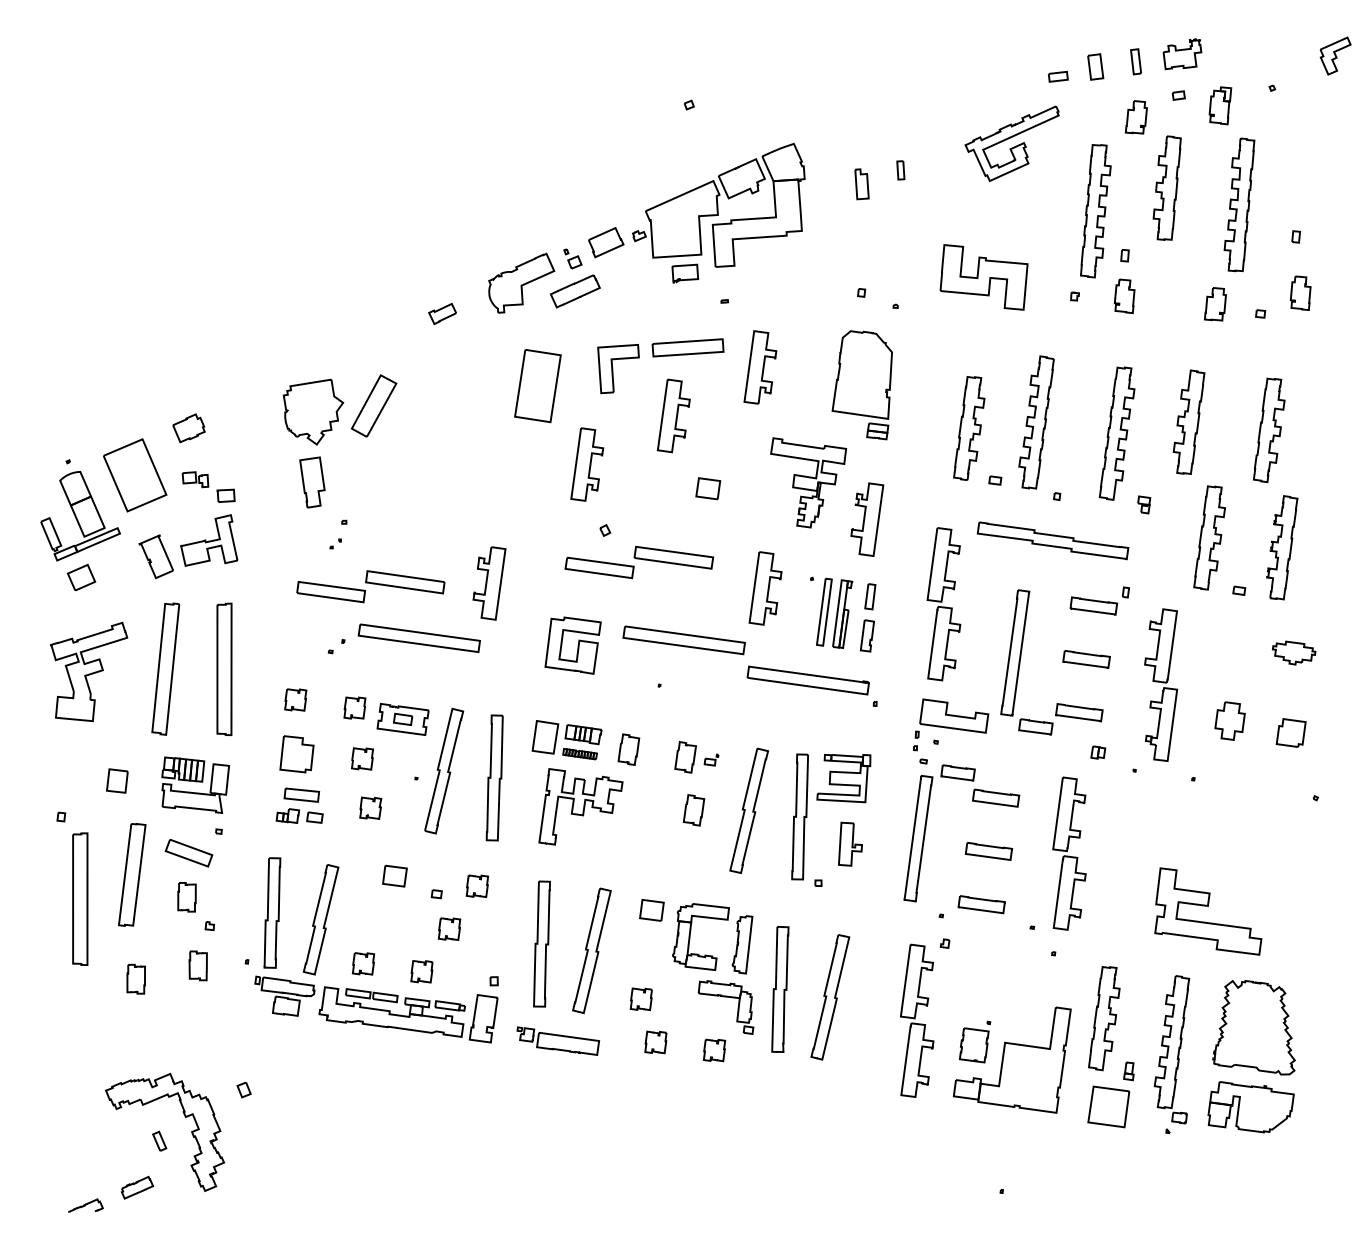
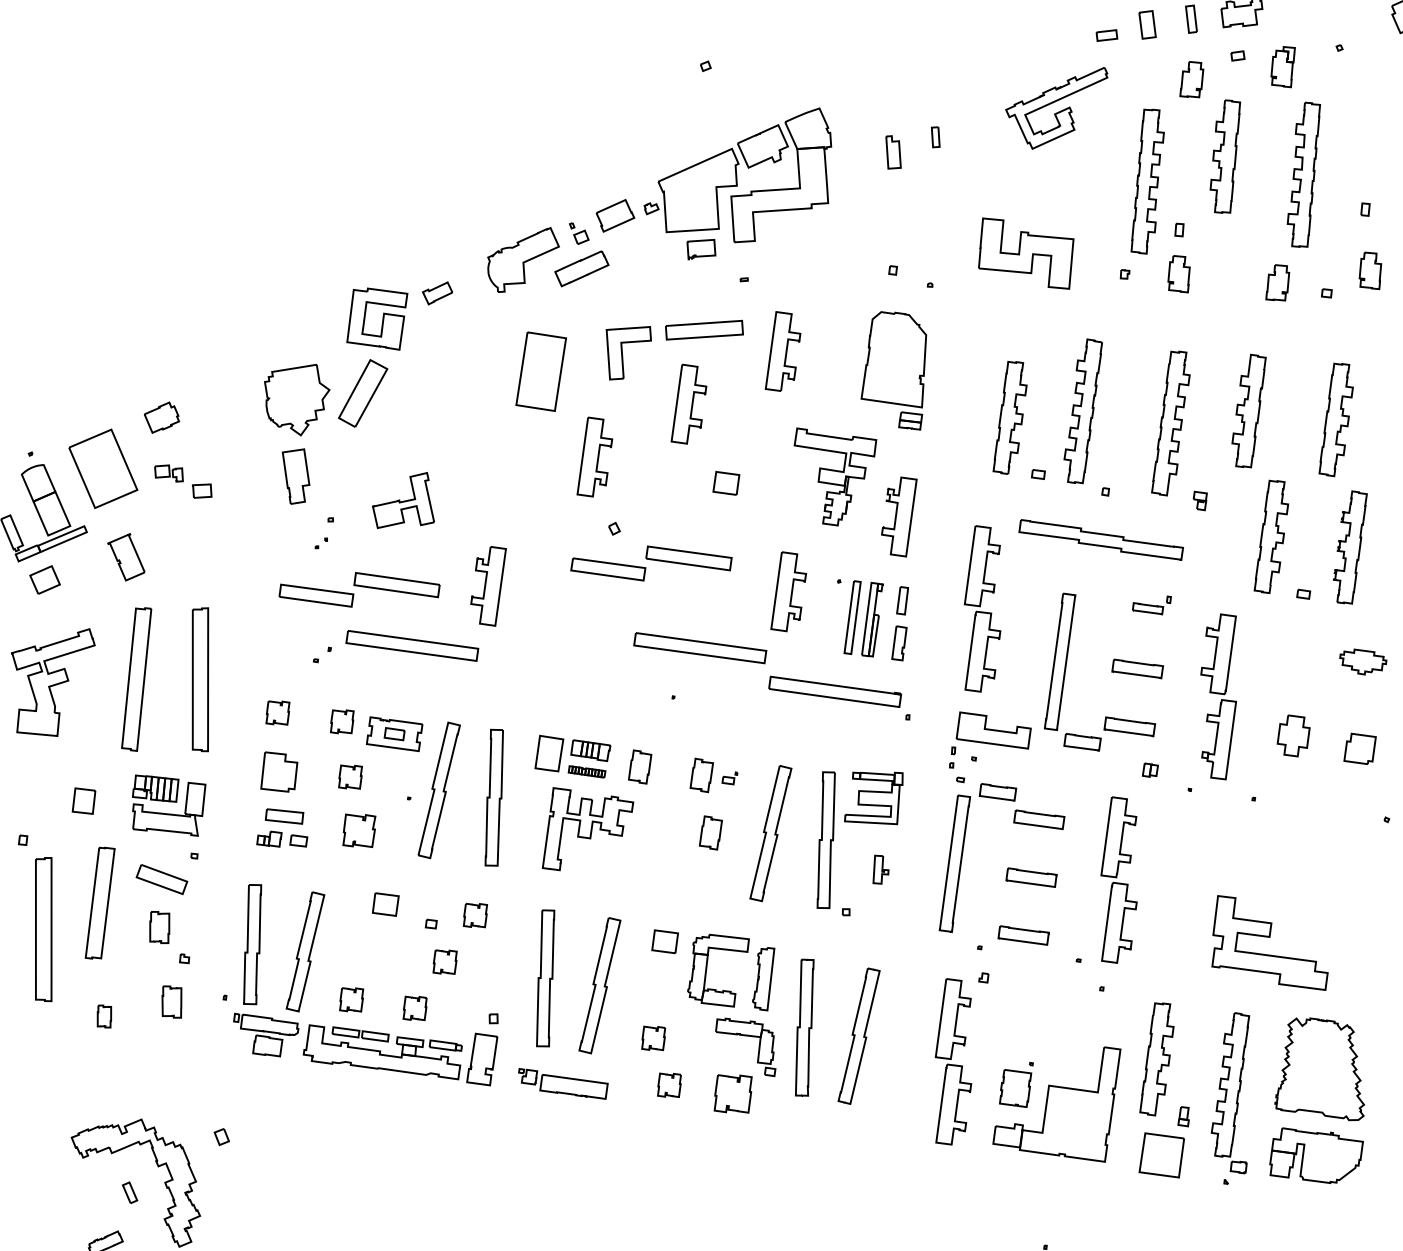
part: (209, 540) -> (403, 500), moved
part: (1099, 600) -> (1151, 604), size x0.6
part: (572, 645) -> (376, 318), moved
part: (370, 807) -> (359, 829), size x1.4
part: (850, 843) -> (881, 869), size x0.6
part: (135, 978) -> (103, 1015), size x0.7
part: (714, 1050) -> (733, 1094), size x1.6

